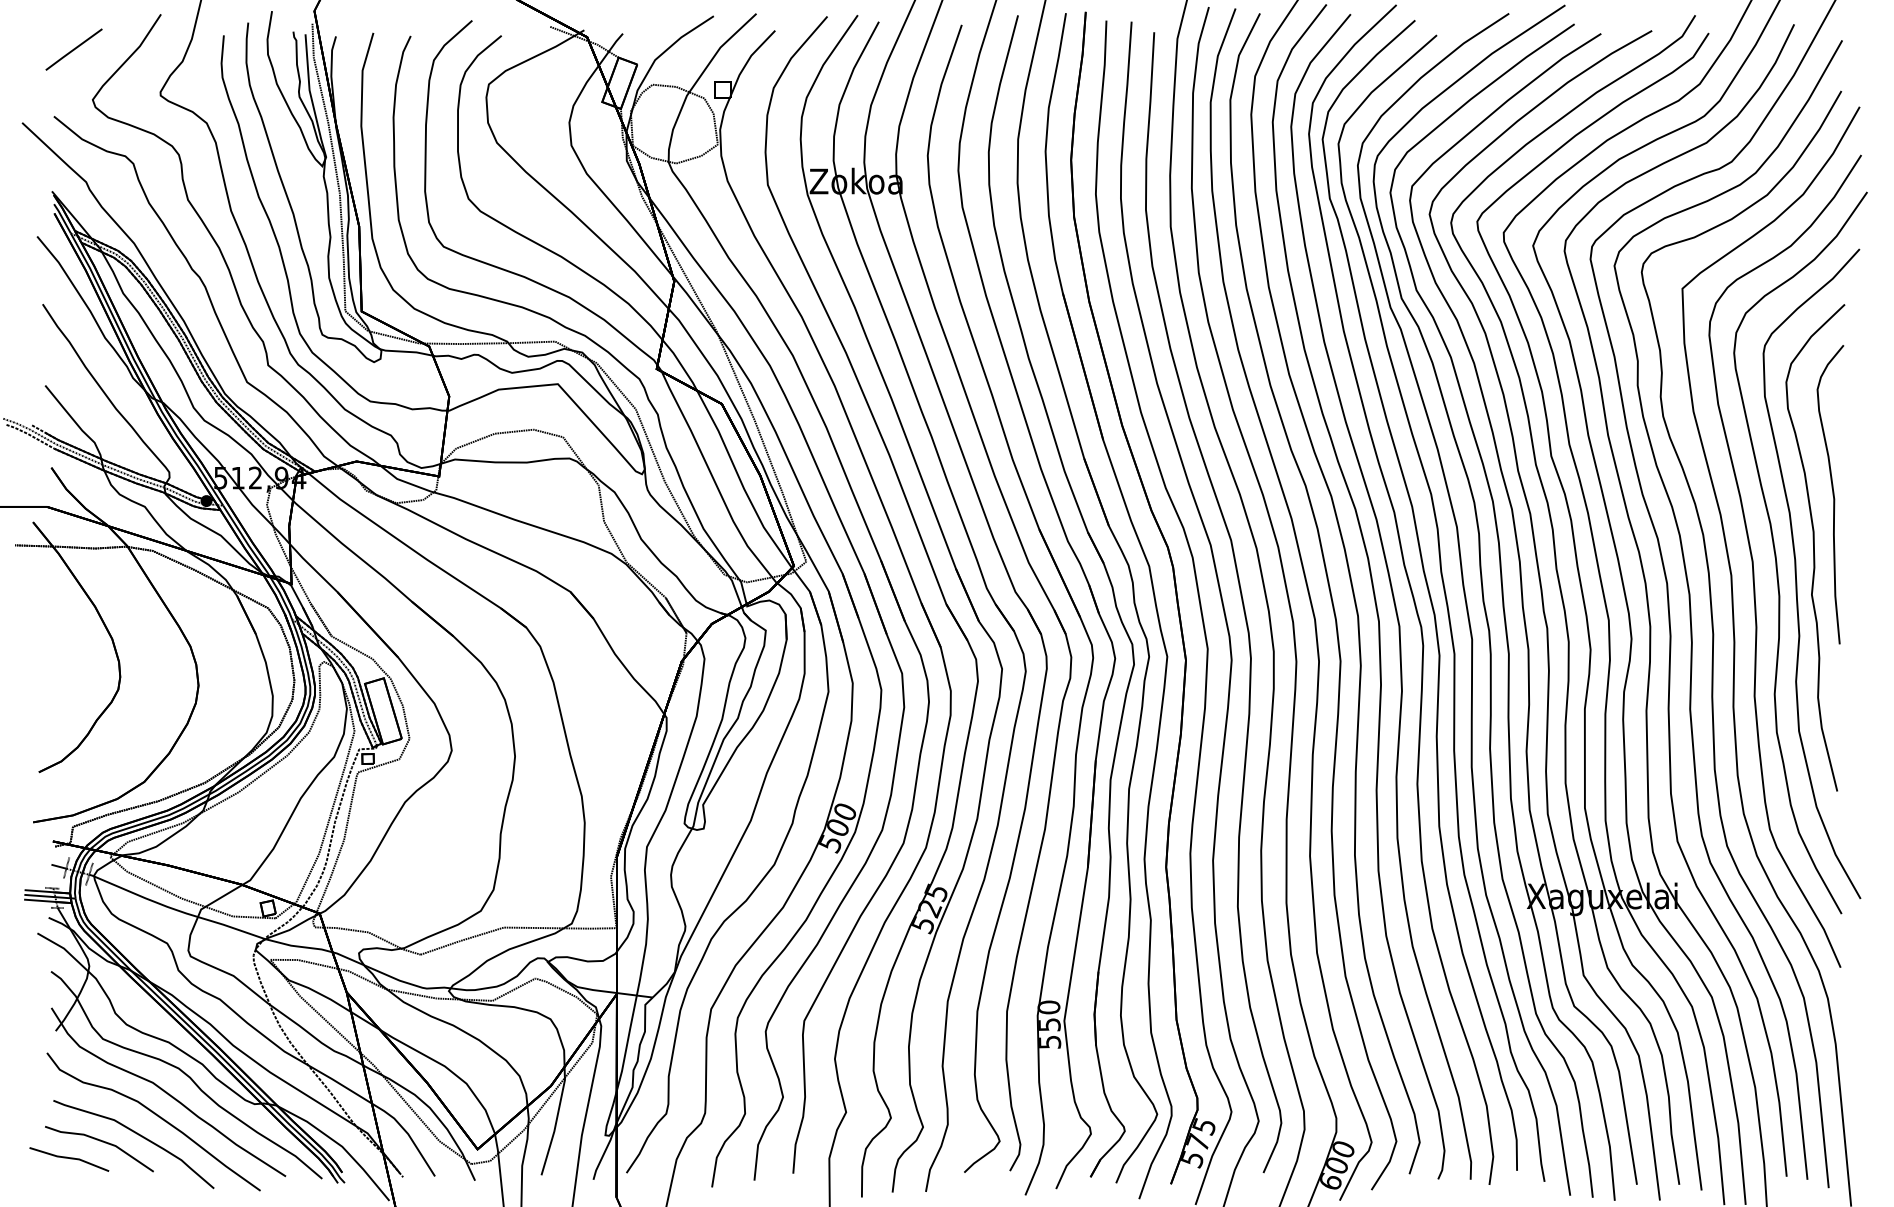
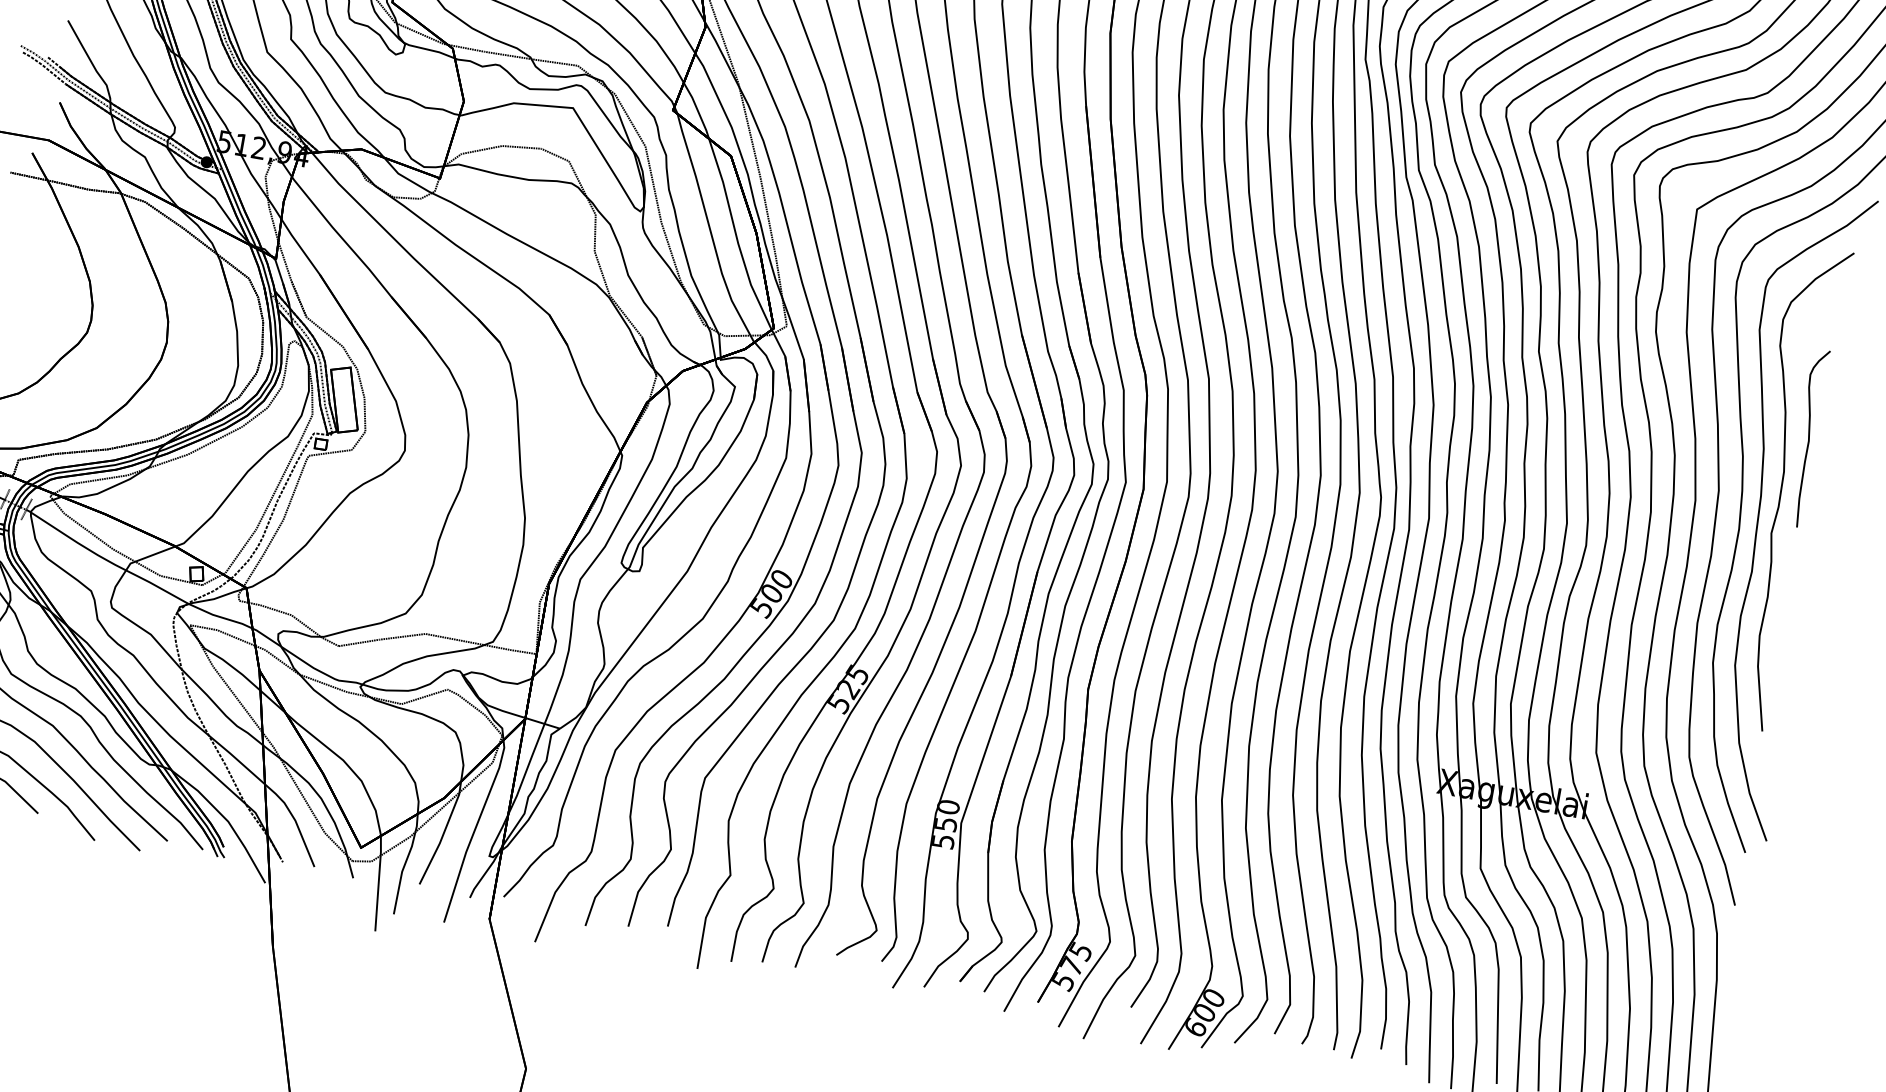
part: (1830, 494) -> (1807, 437), size x0.6

